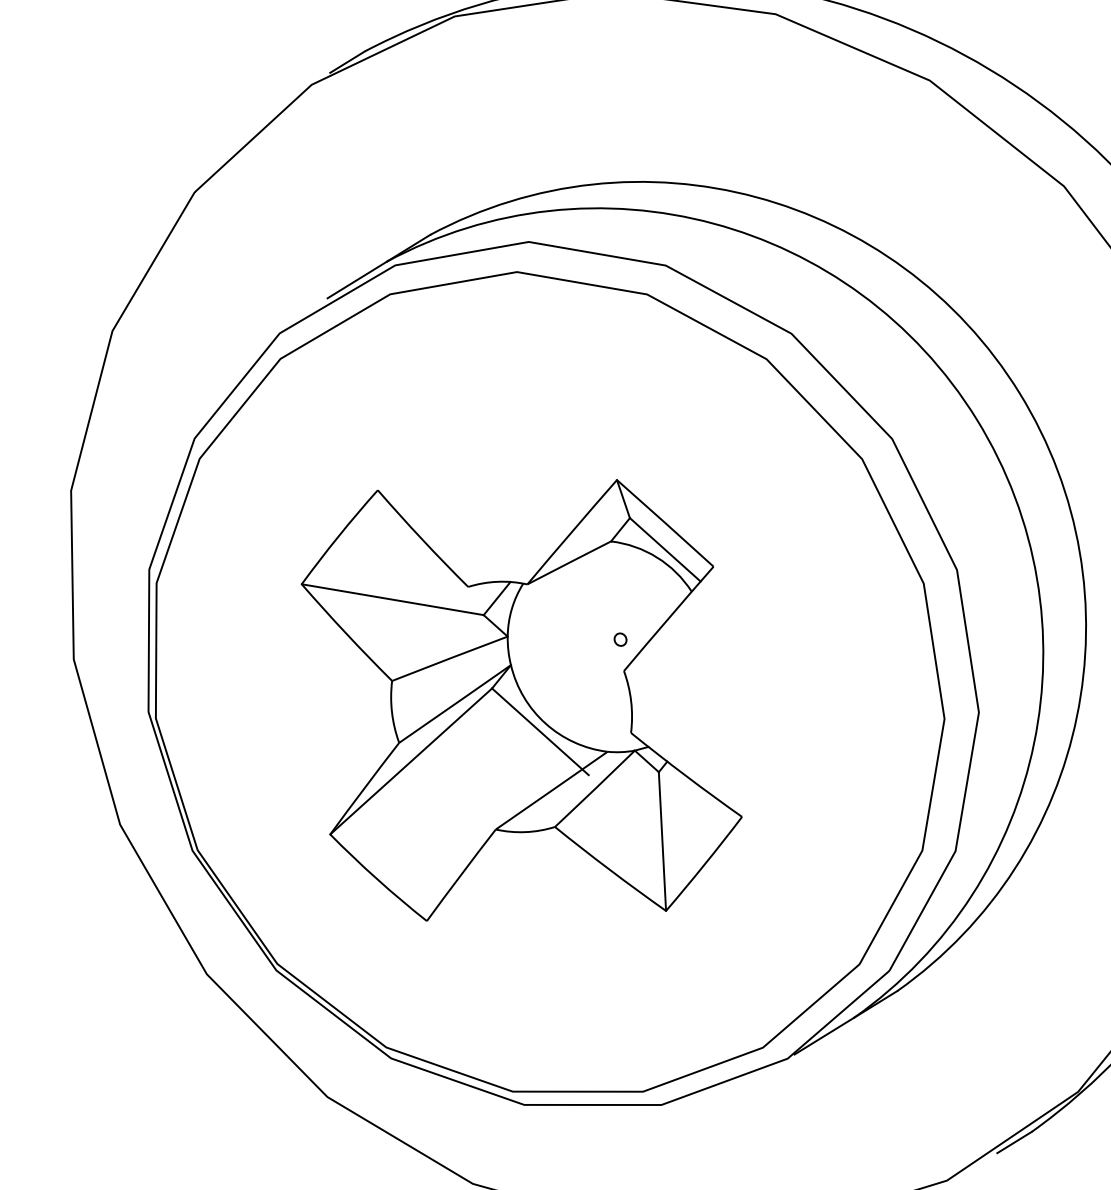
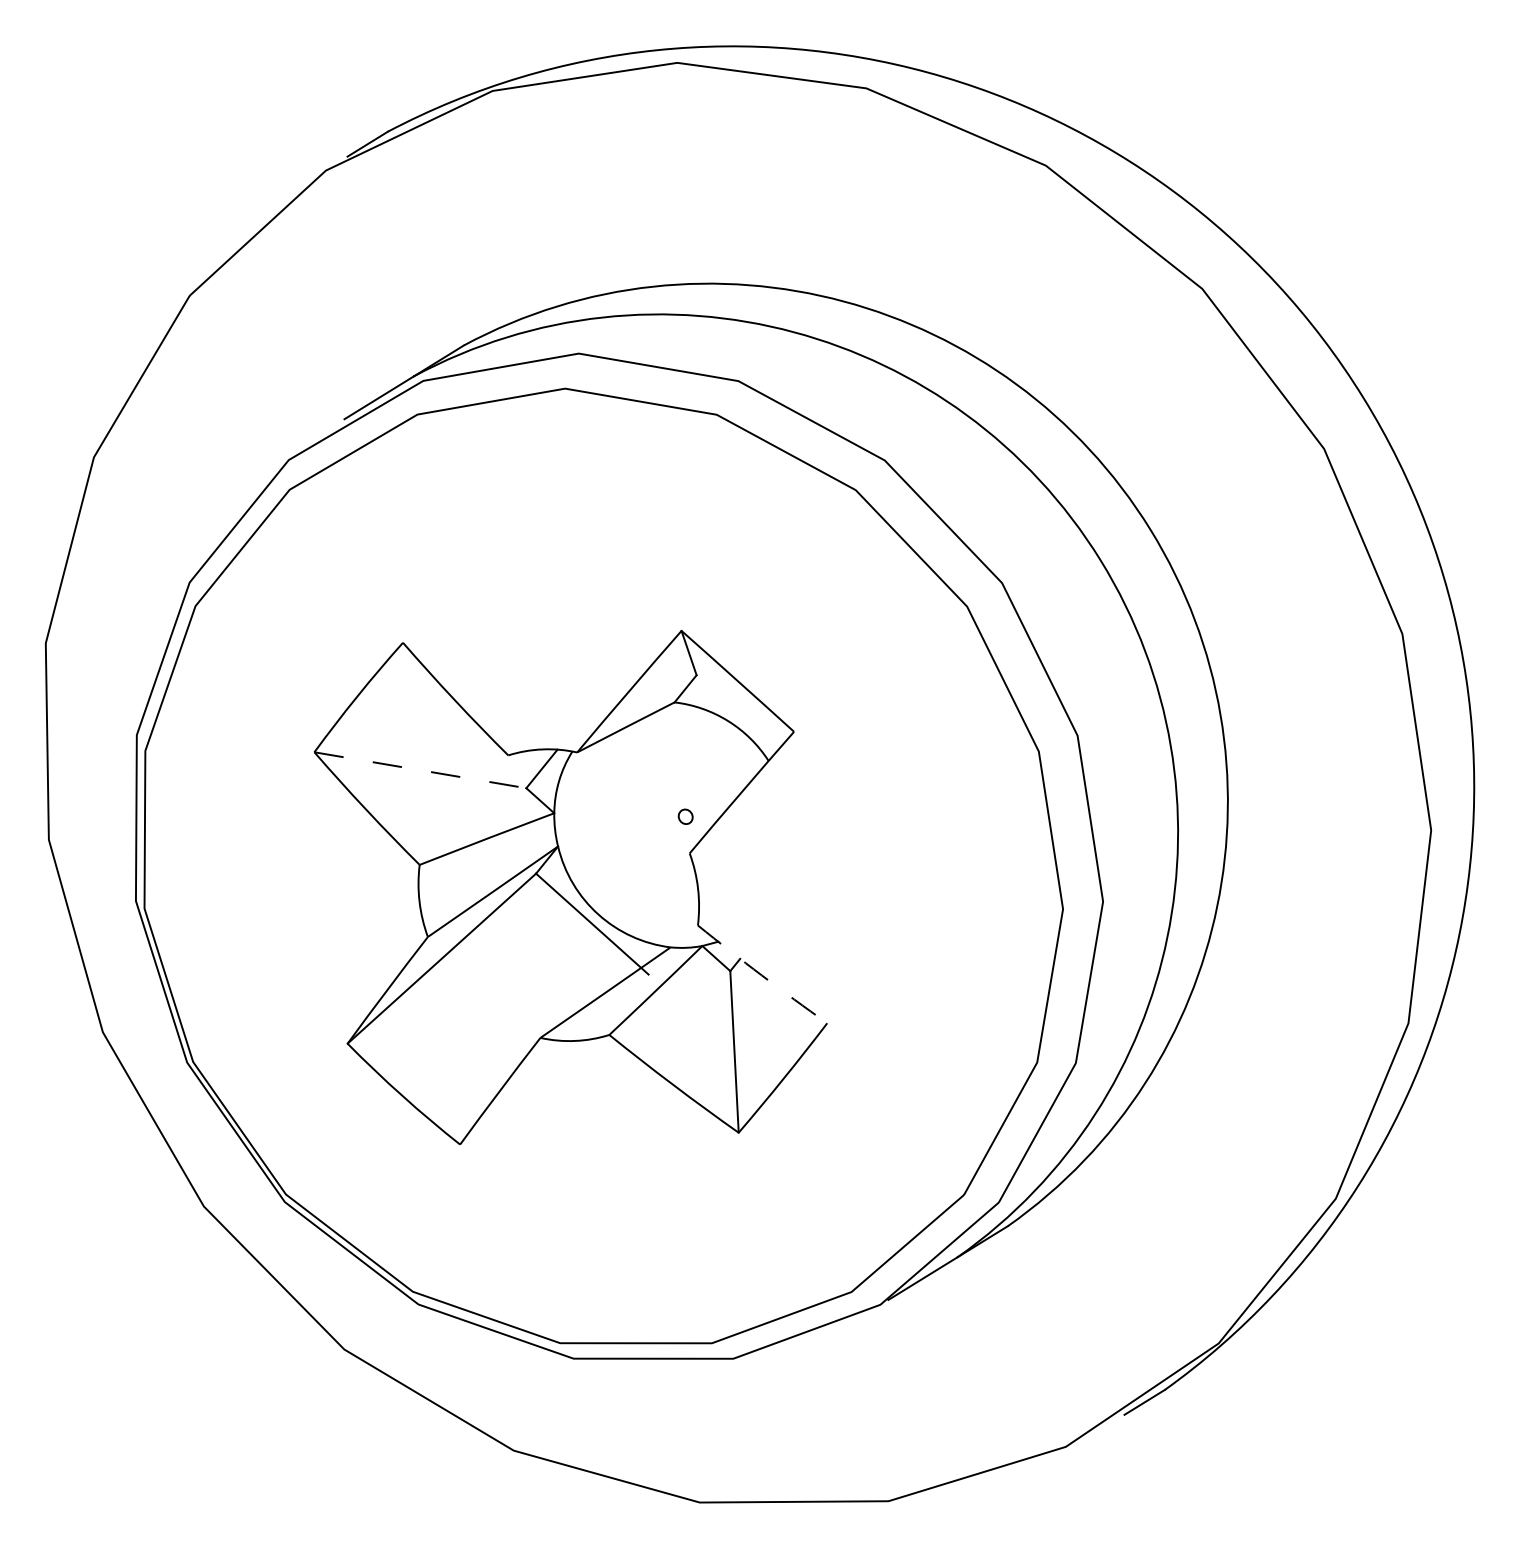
line: (665, 550) -> (737, 712), removed
line: (392, 599) -> (420, 770), solid -> dashed
arc: (685, 775) -> (761, 975), solid -> dashed

